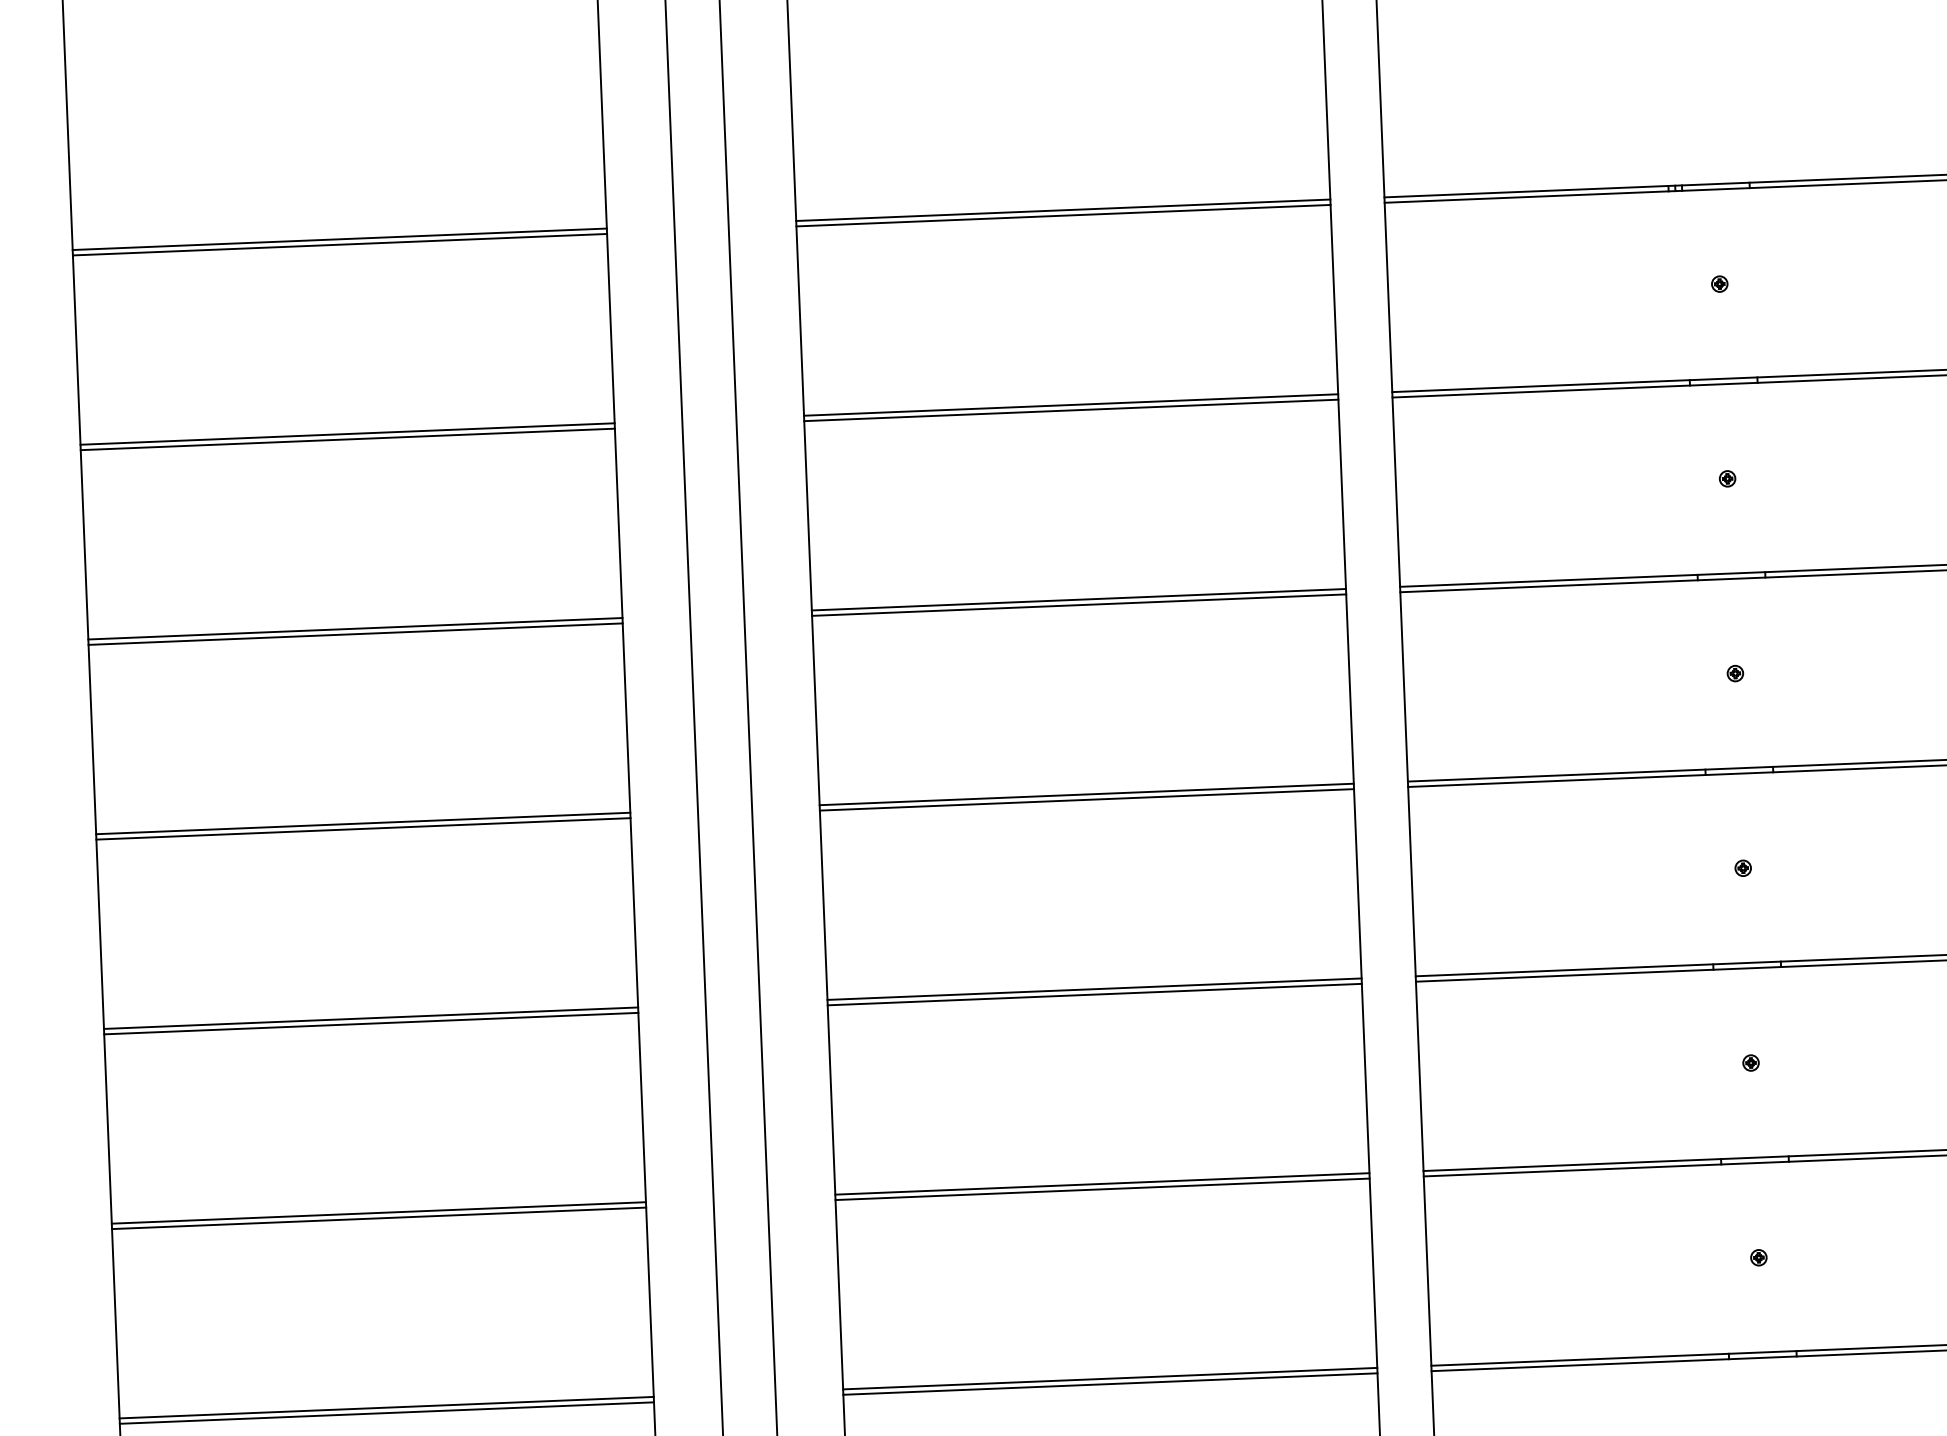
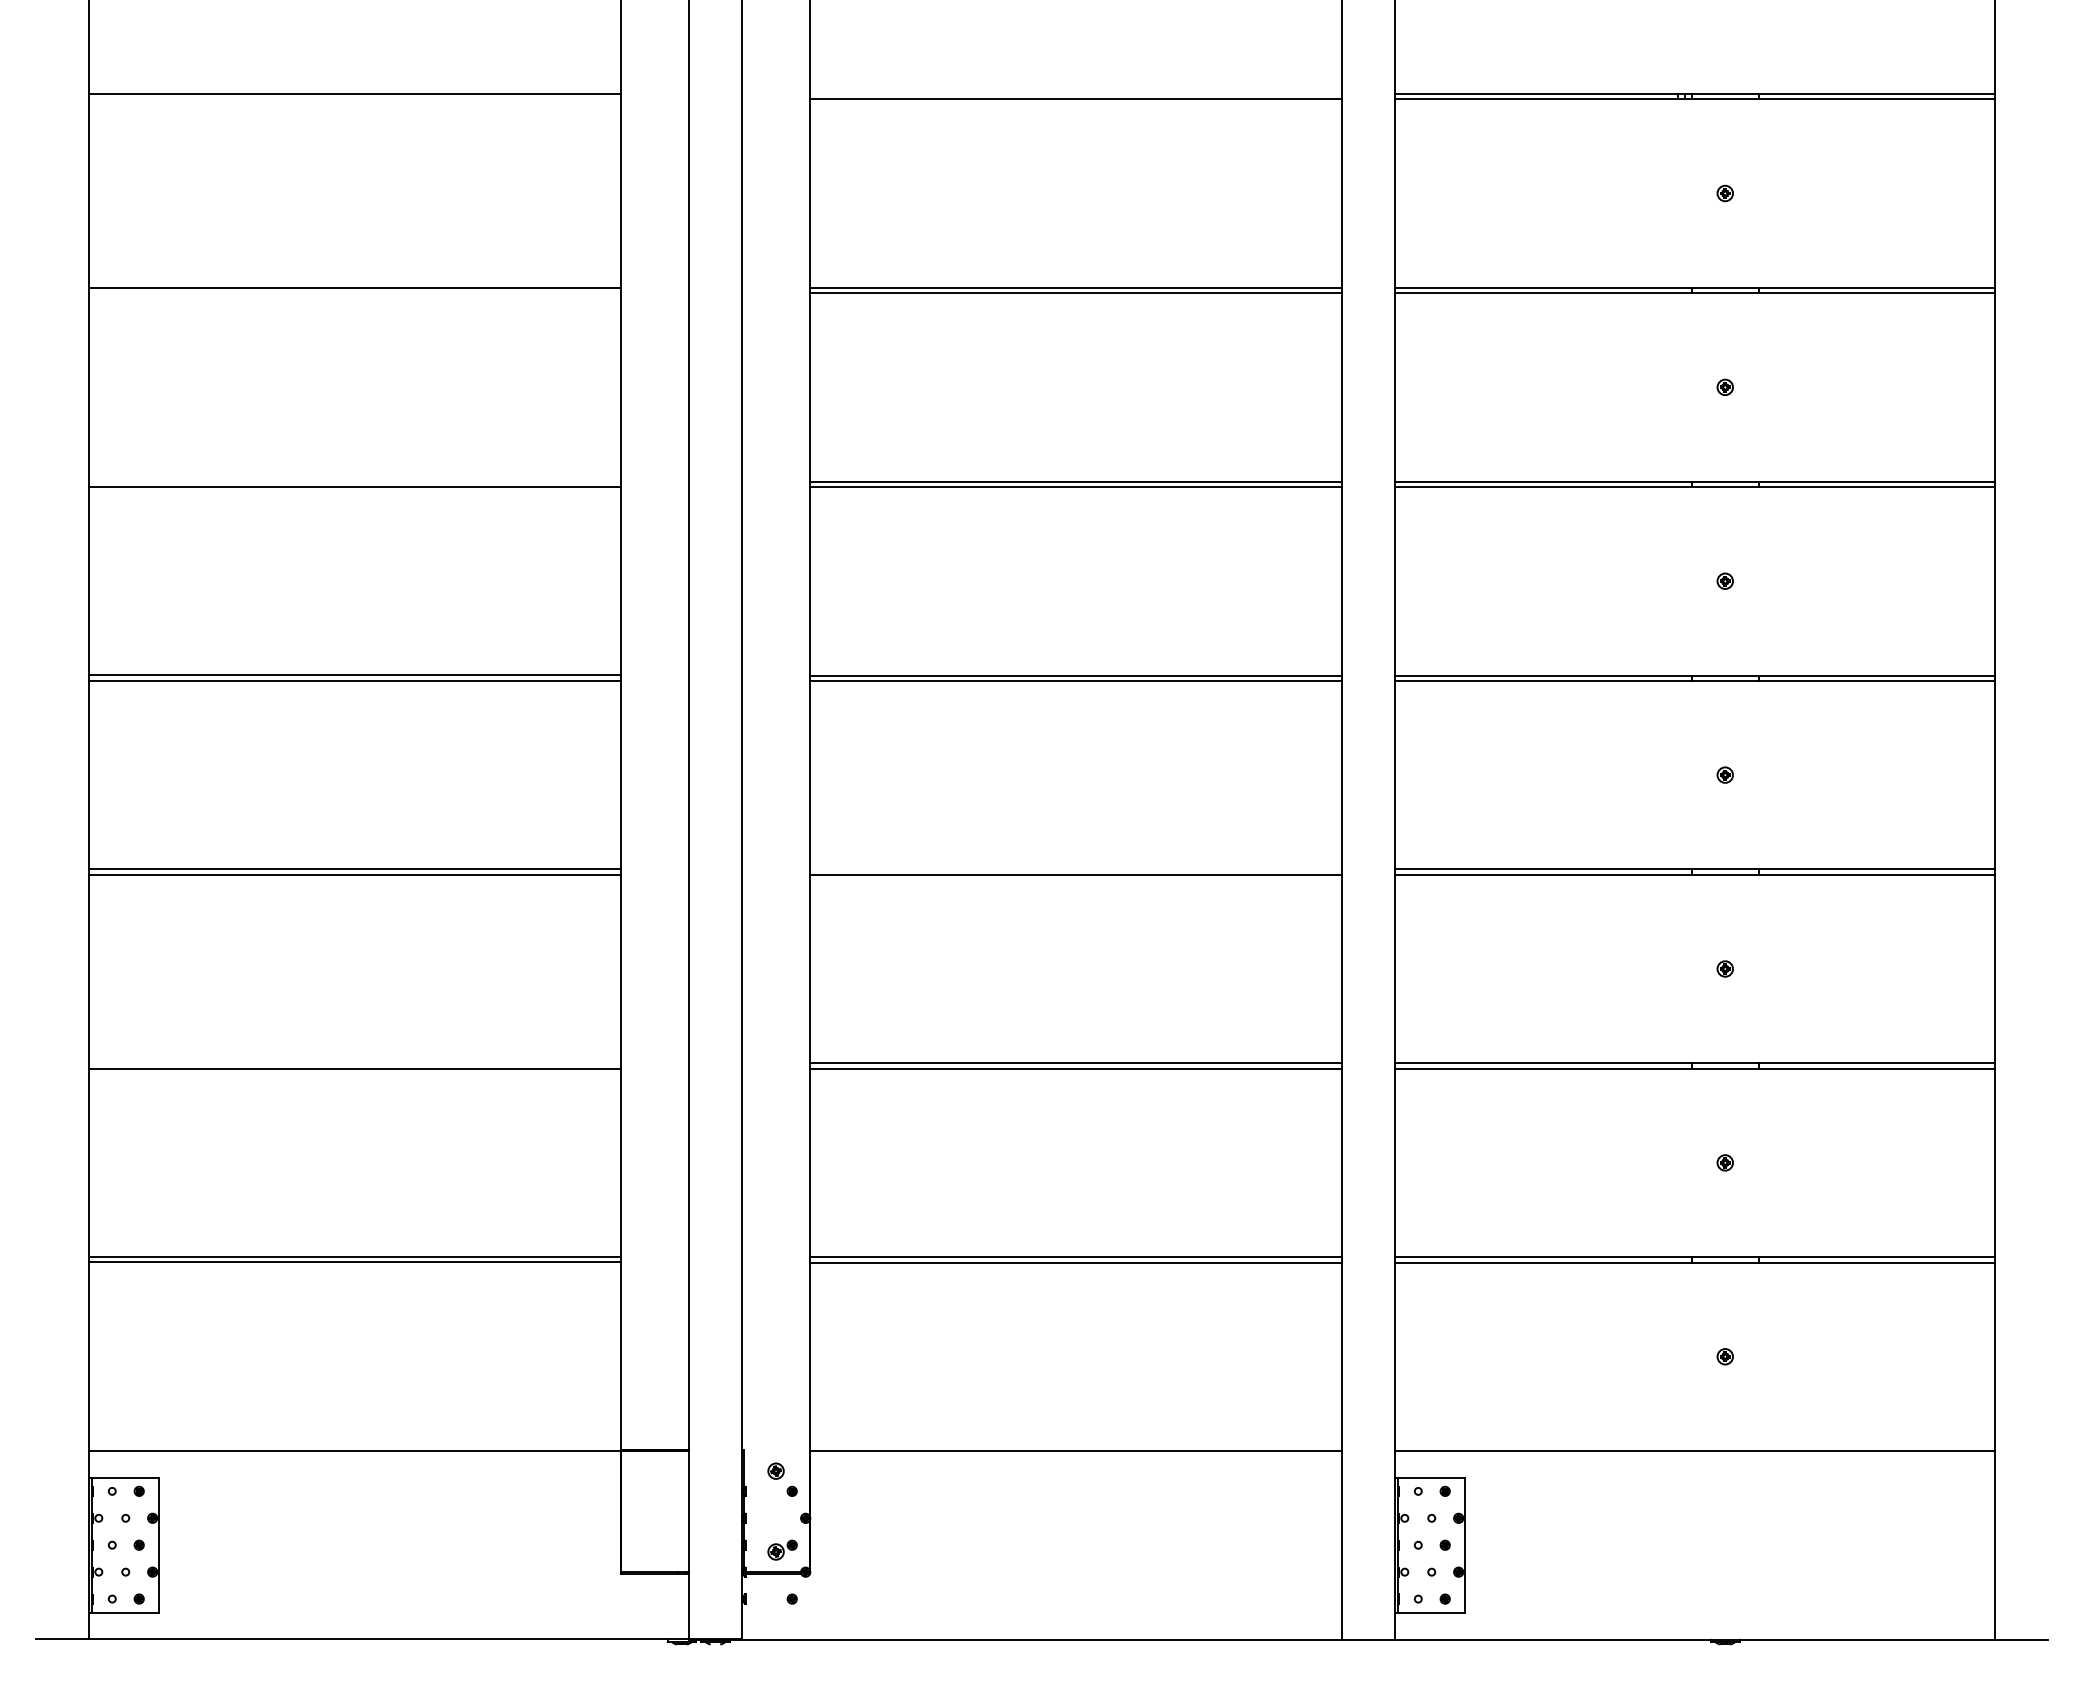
line: (1063, 209) -> (1075, 93), removed
line: (340, 244) -> (355, 99), removed
line: (348, 439) -> (355, 293), removed
line: (355, 628) -> (355, 481), removed
line: (1094, 989) -> (1075, 869), removed
line: (379, 1213) -> (355, 1063), removed

